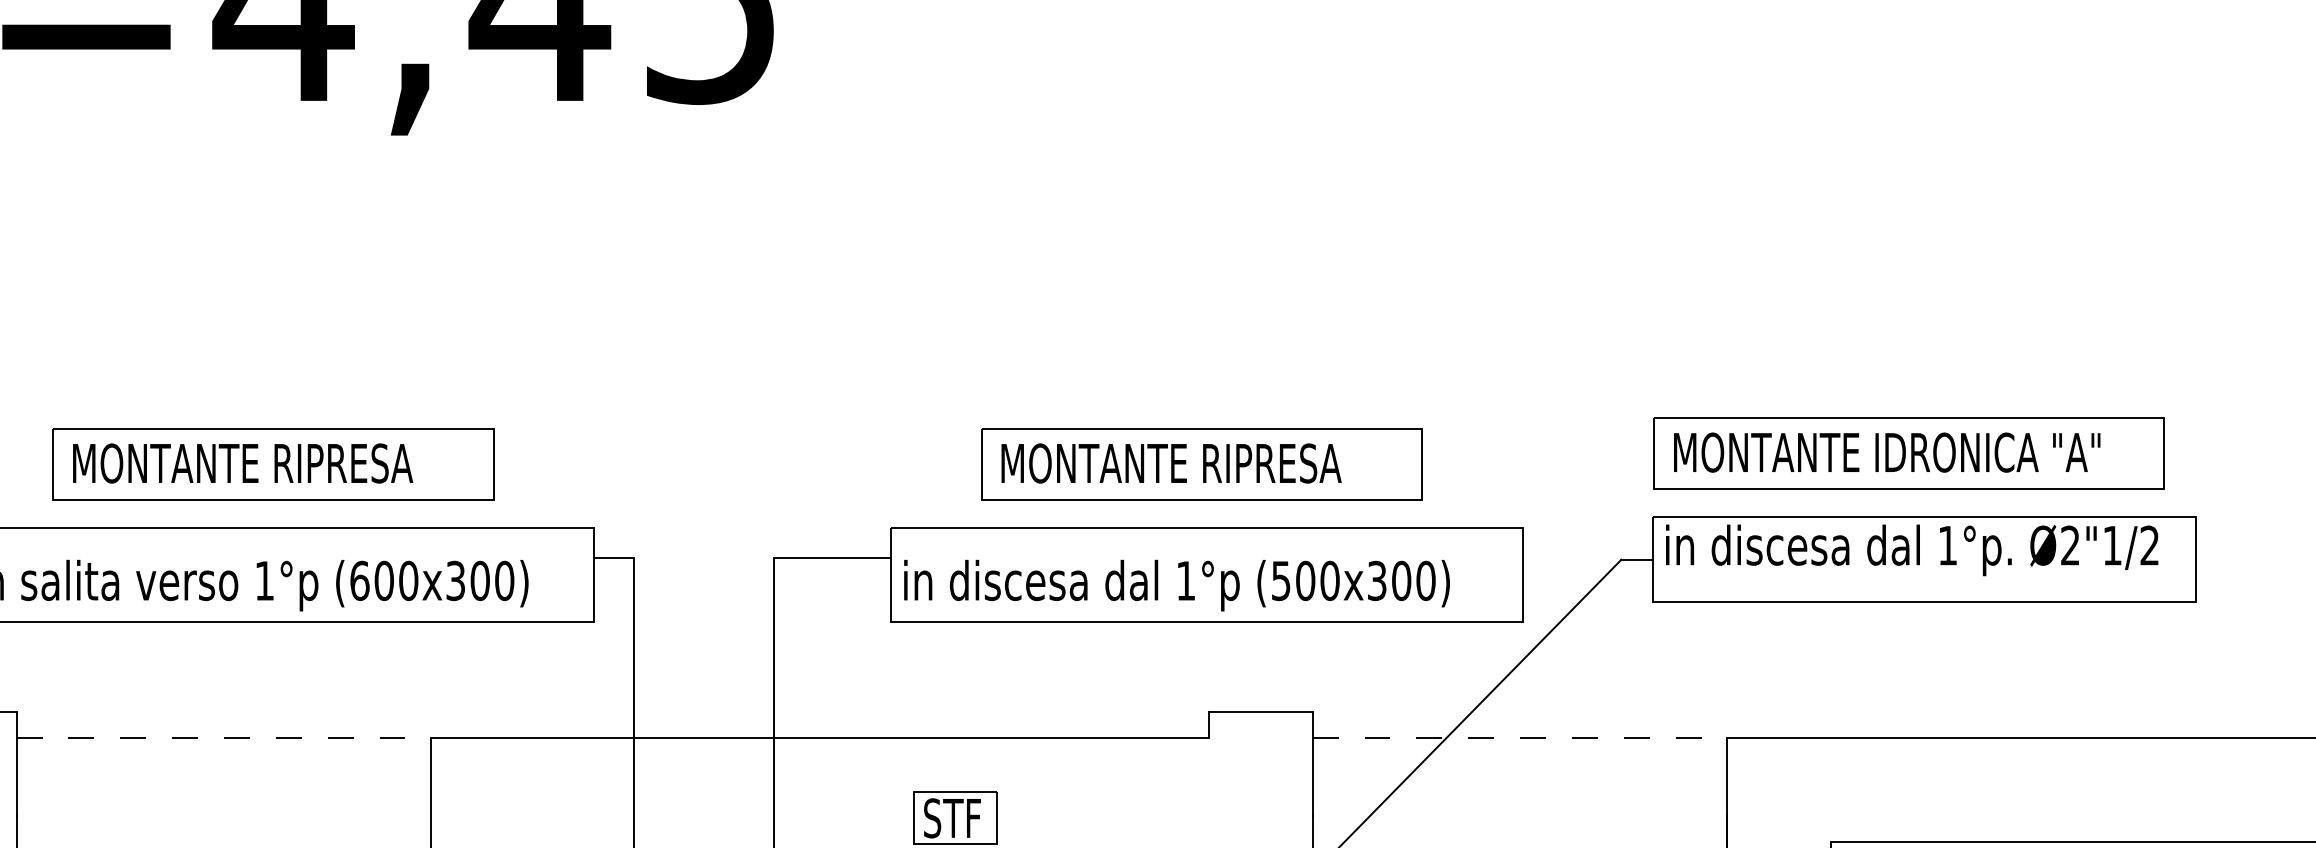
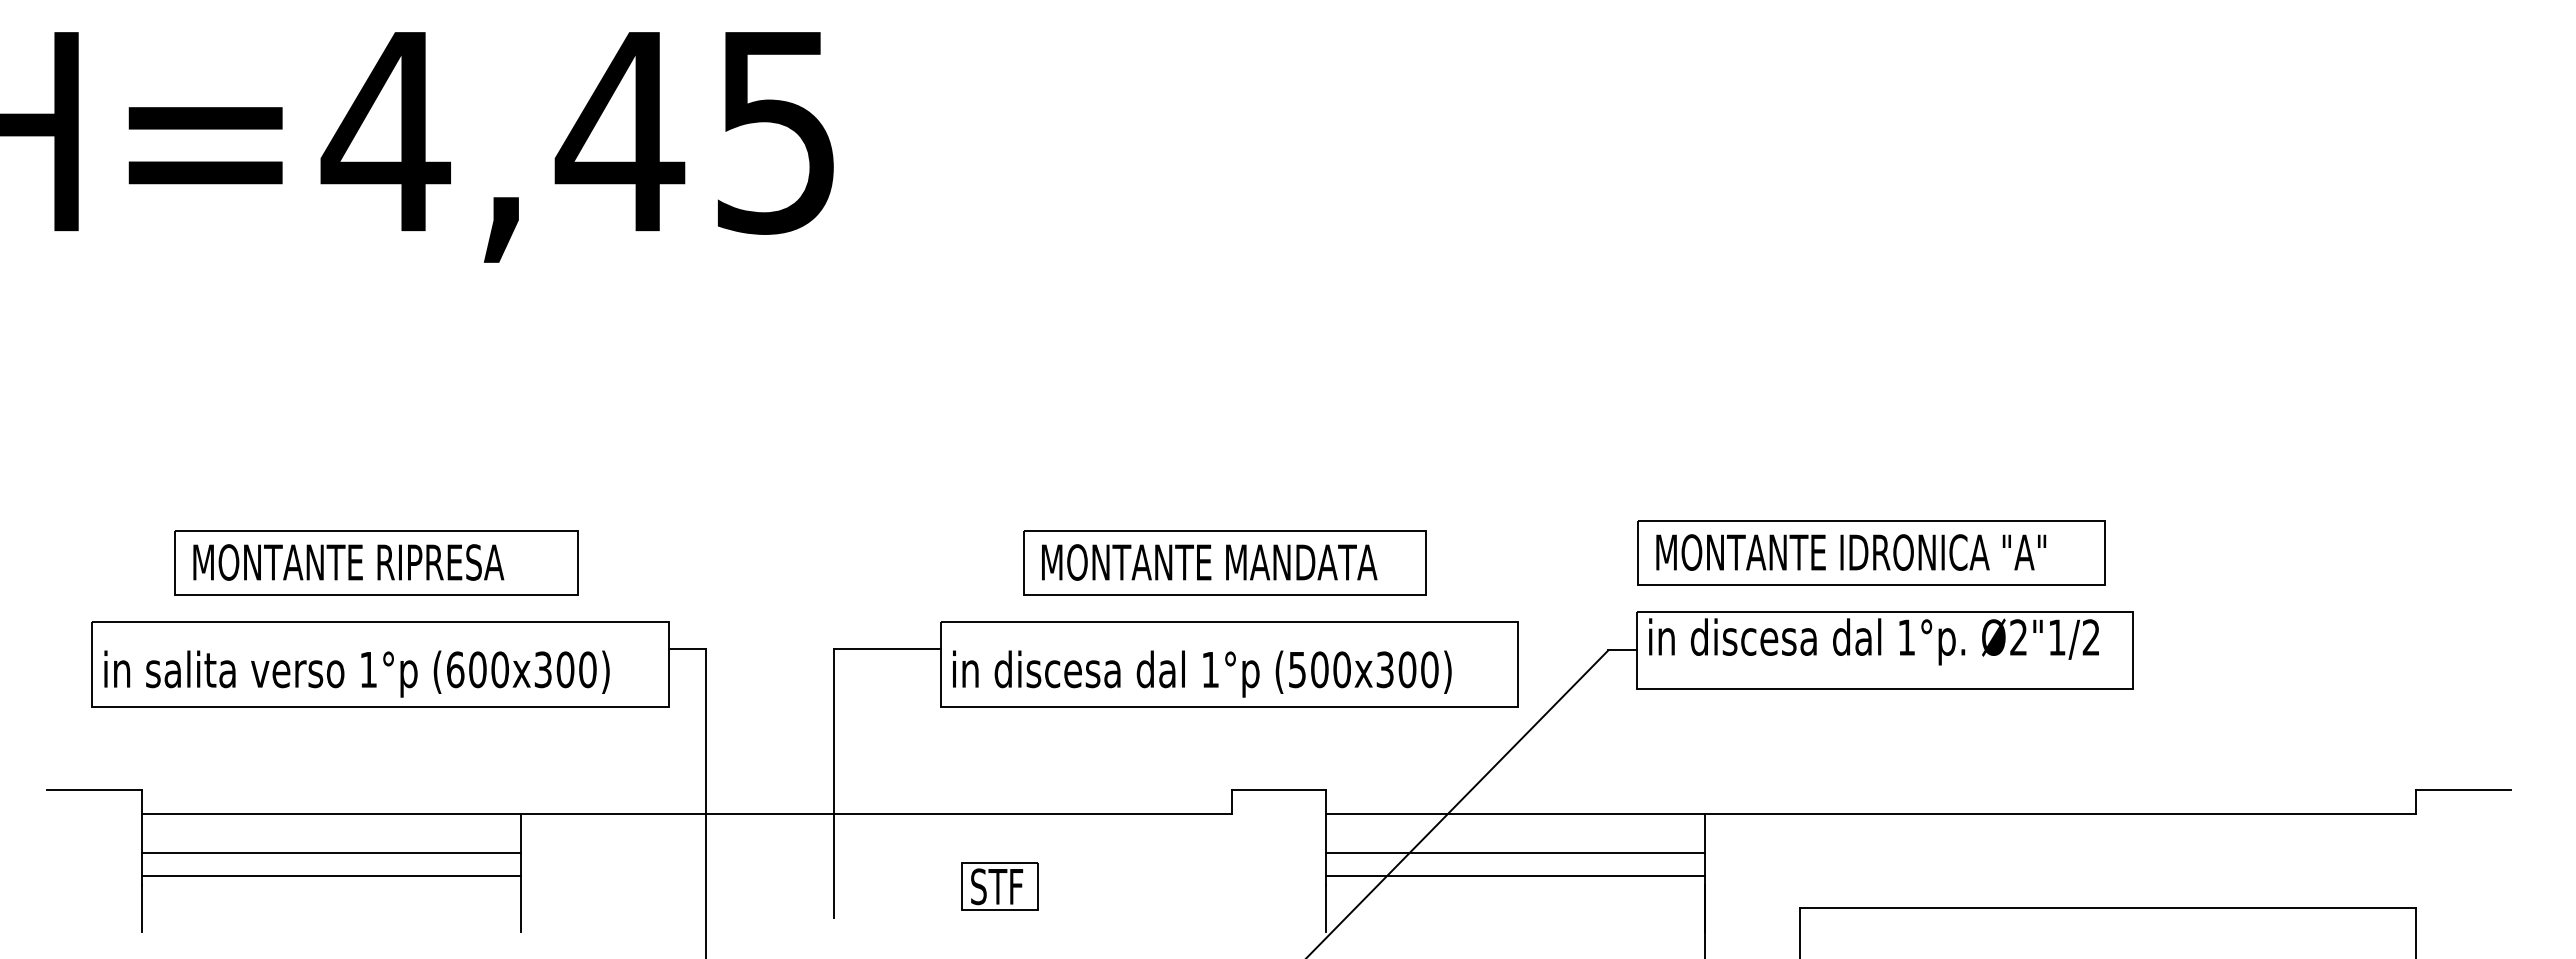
text: (1287, 463) -> (1303, 562), MONTANTE RIPRESA -> MONTANTE MANDATA
line: (224, 738) -> (331, 813), dashed -> solid
line: (1519, 738) -> (1515, 813), dashed -> solid
line: (223, 780) -> (330, 852), added
line: (1519, 780) -> (1515, 852), added
line: (223, 807) -> (330, 876), added
line: (1519, 807) -> (1515, 876), added

